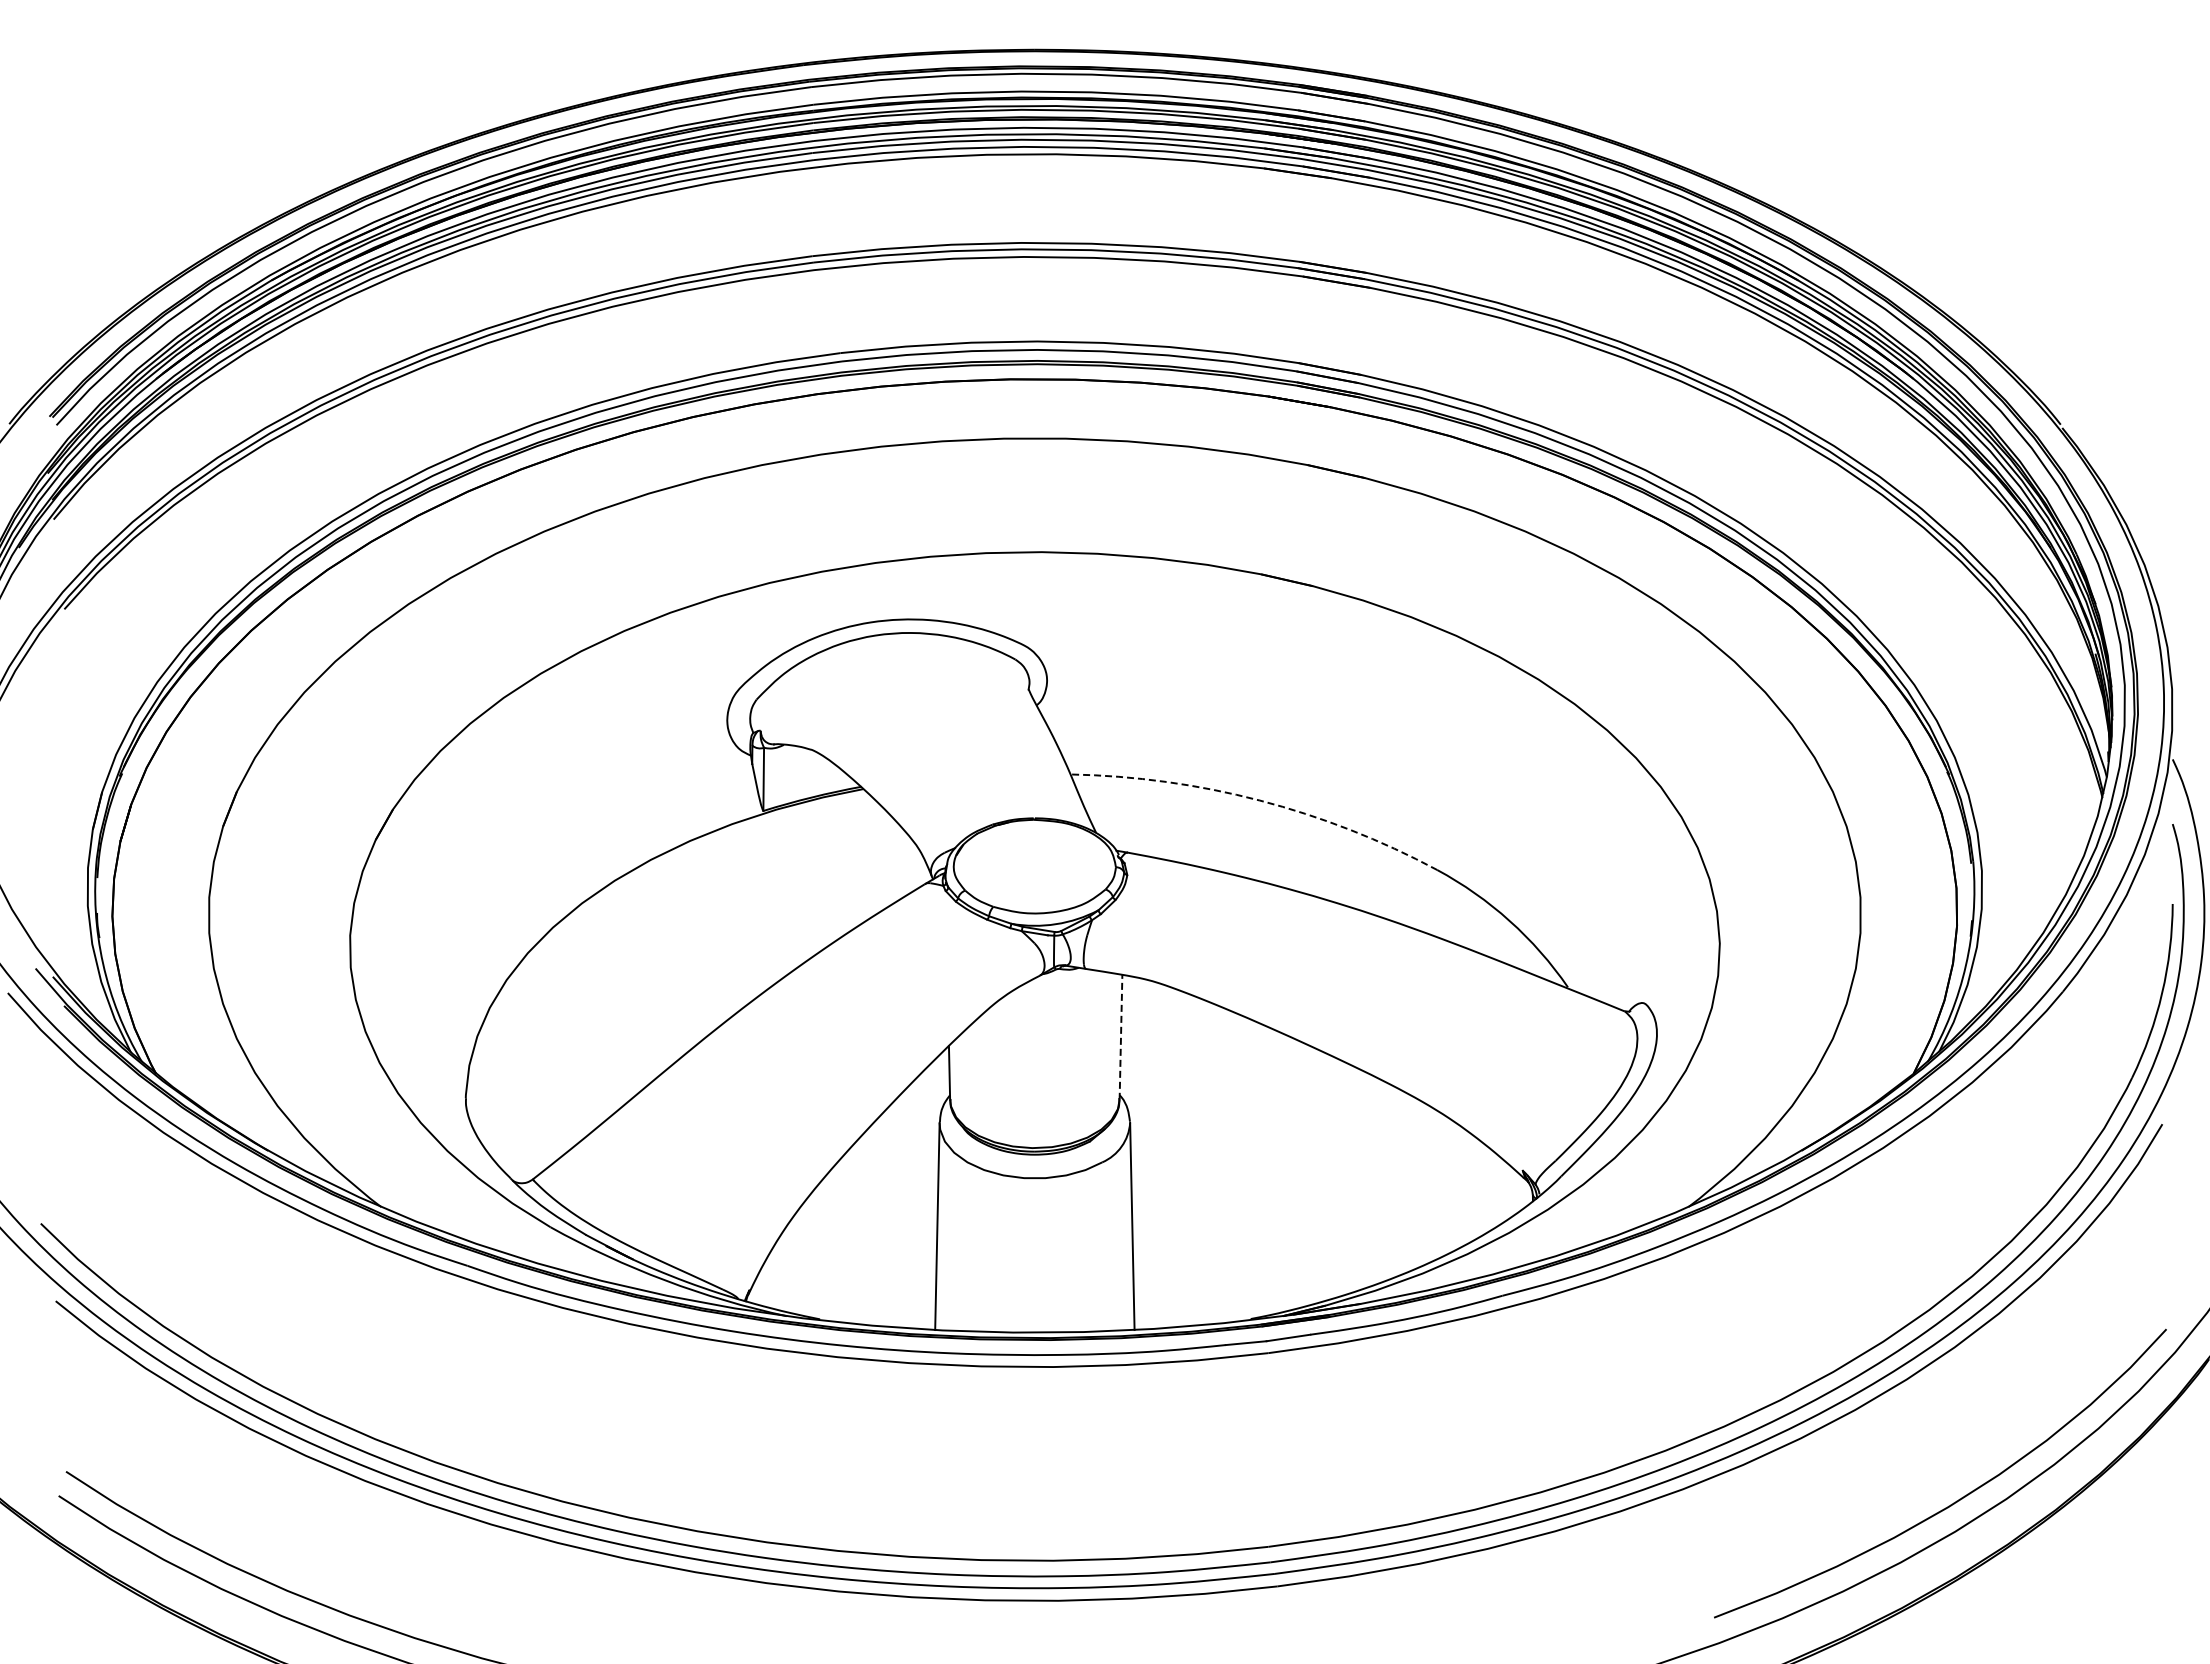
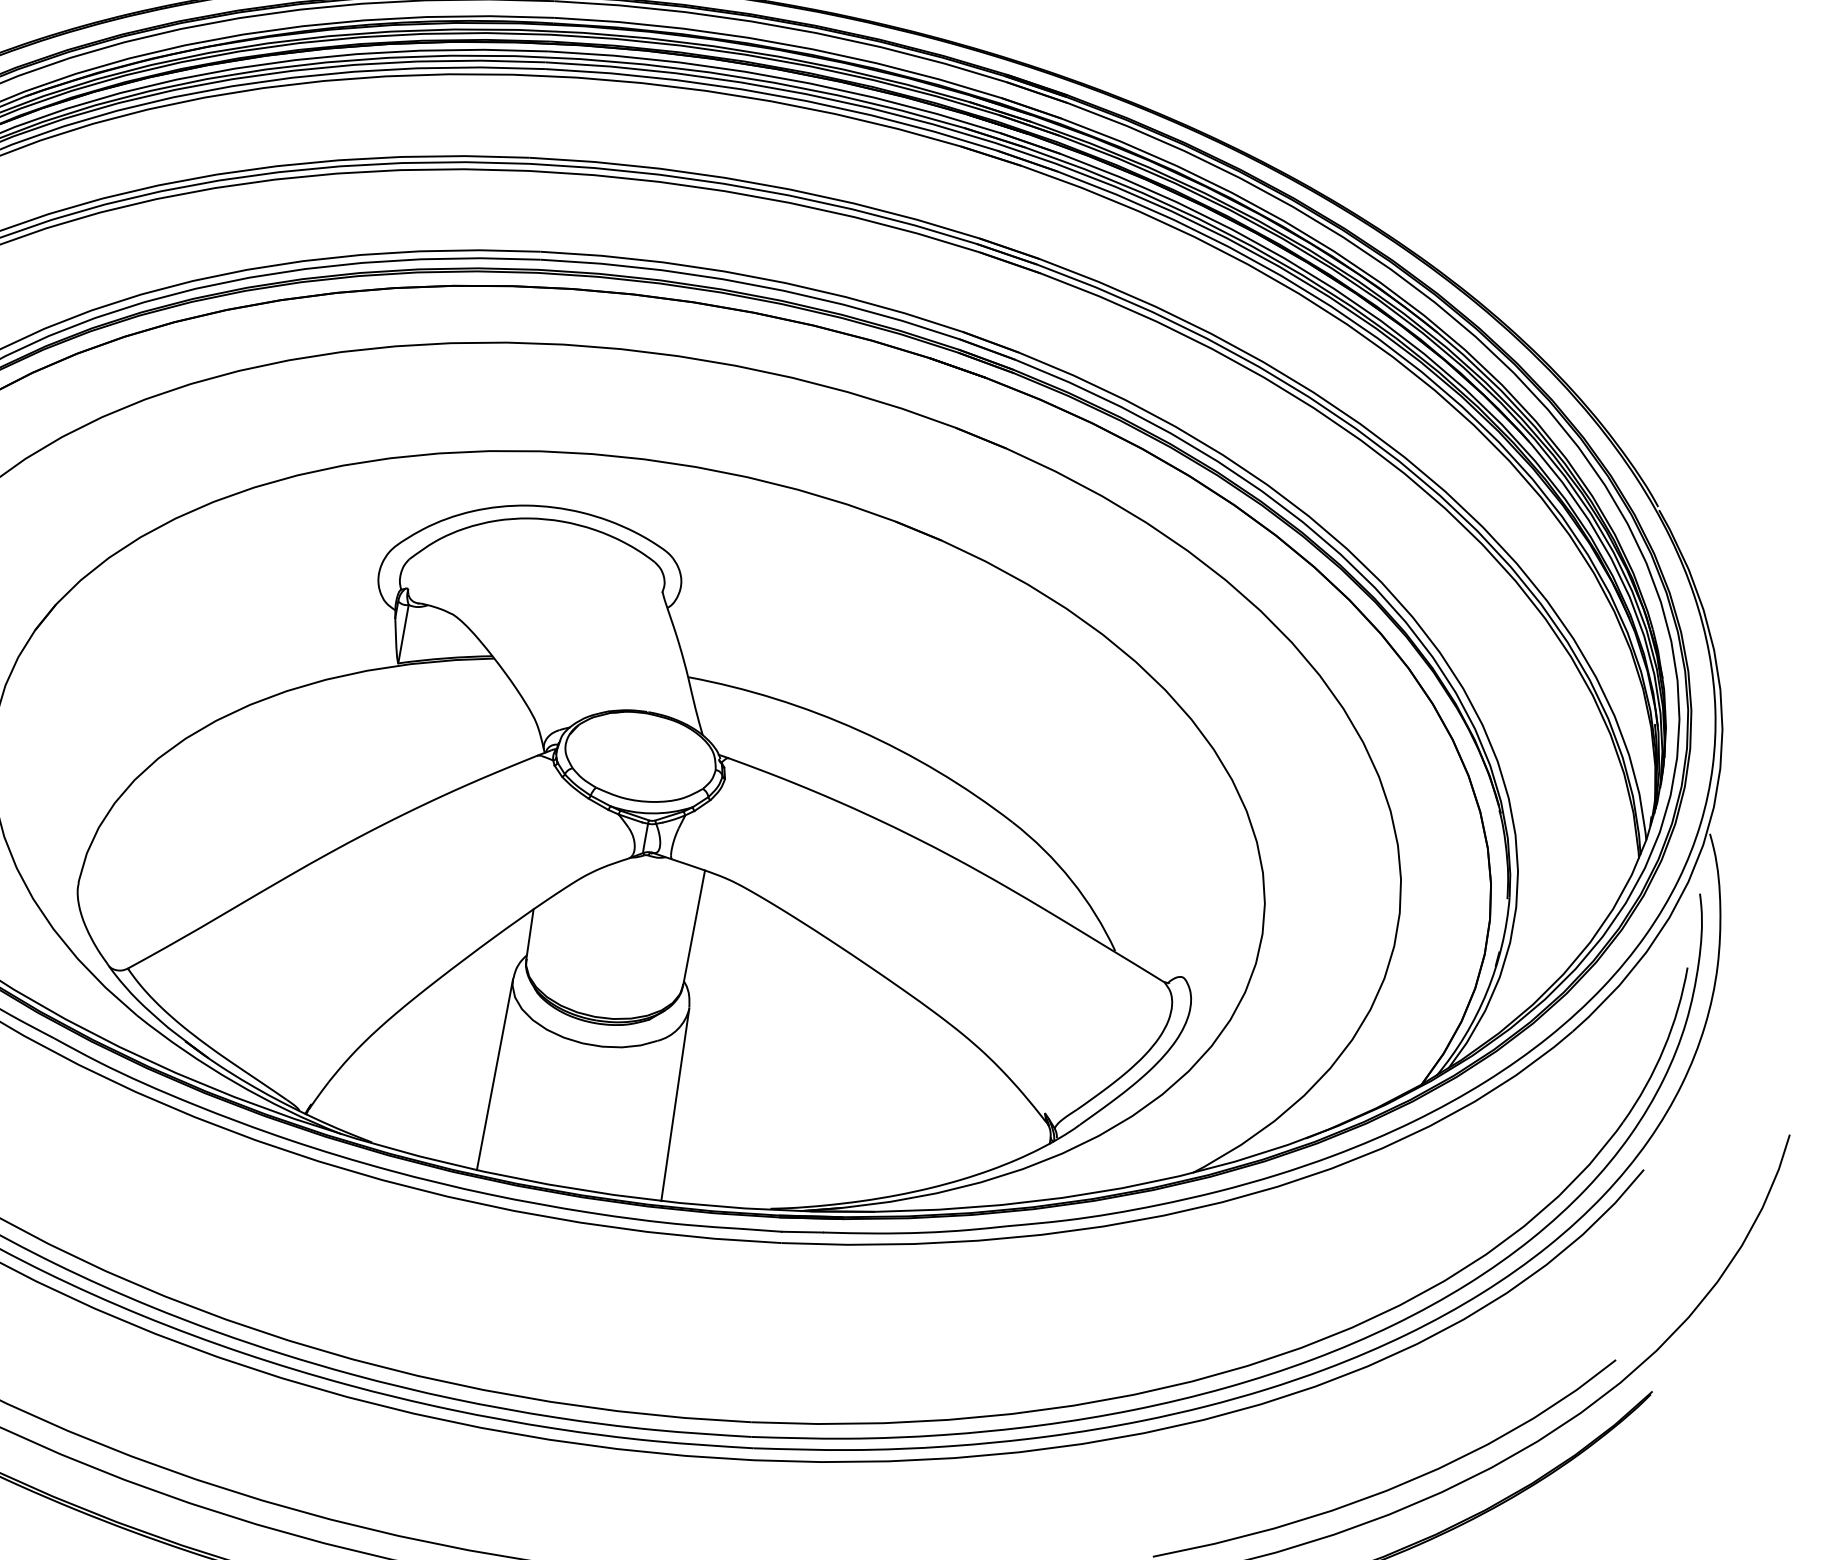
arc: (1259, 800) -> (858, 730), dashed -> solid
line: (1121, 1037) -> (694, 928), dashed -> solid

